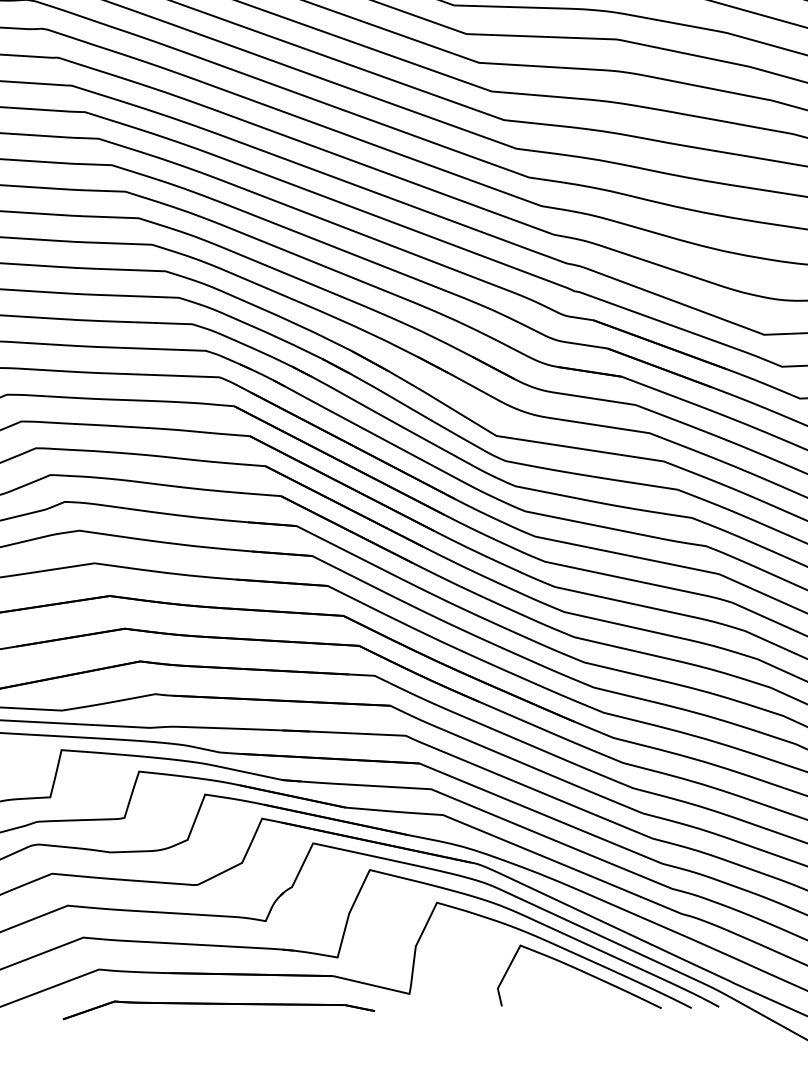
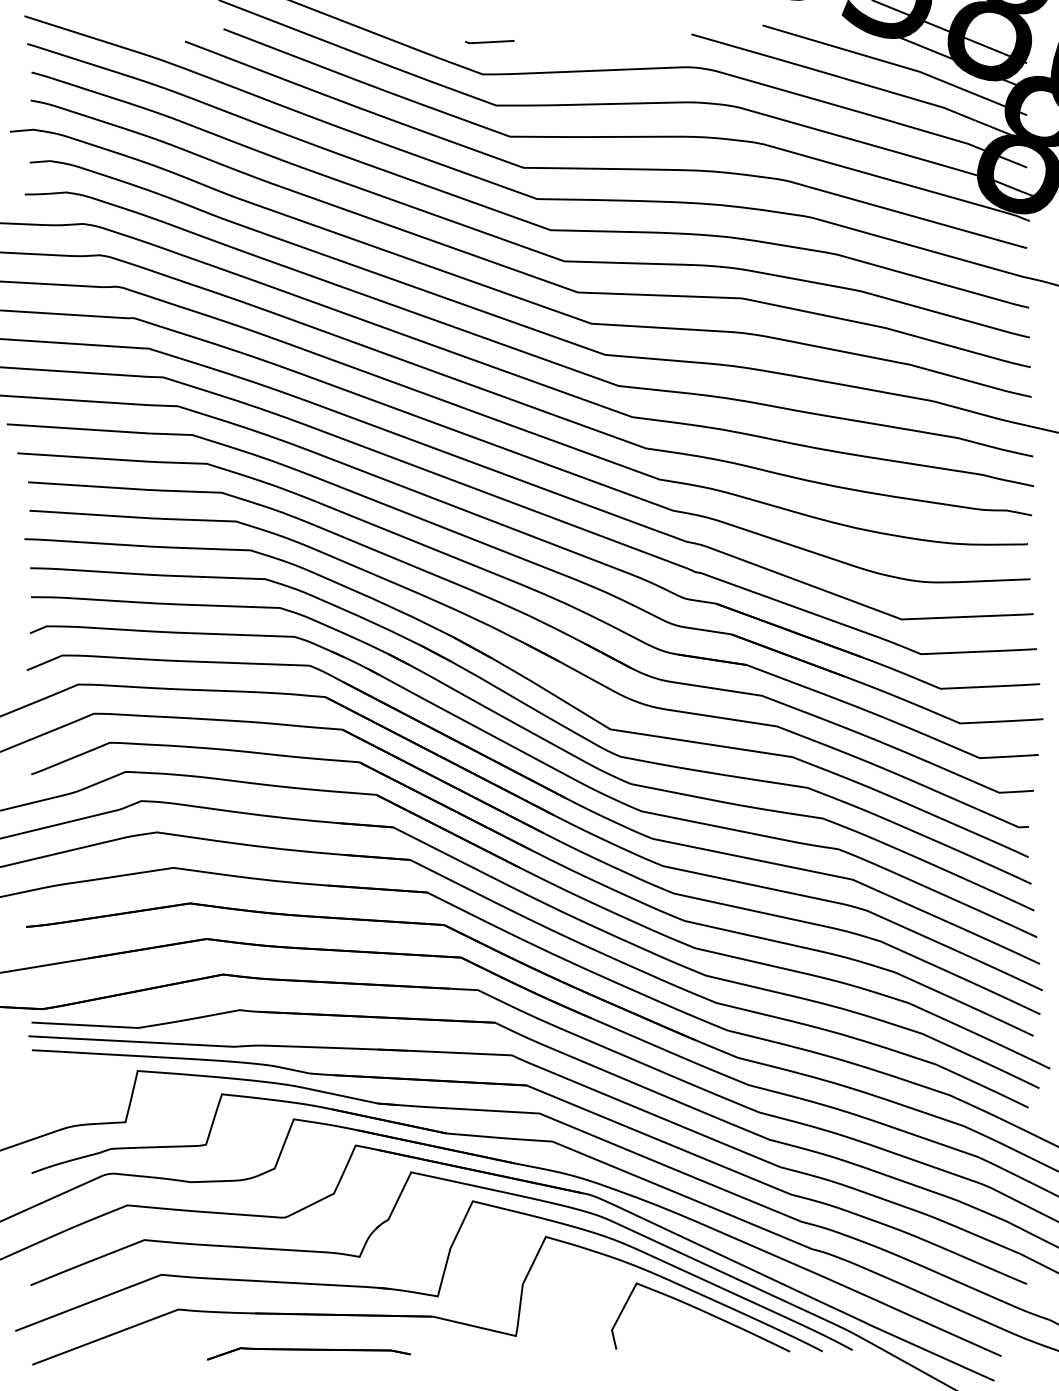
part: (218, 1009) -> (308, 1353), size x0.6

